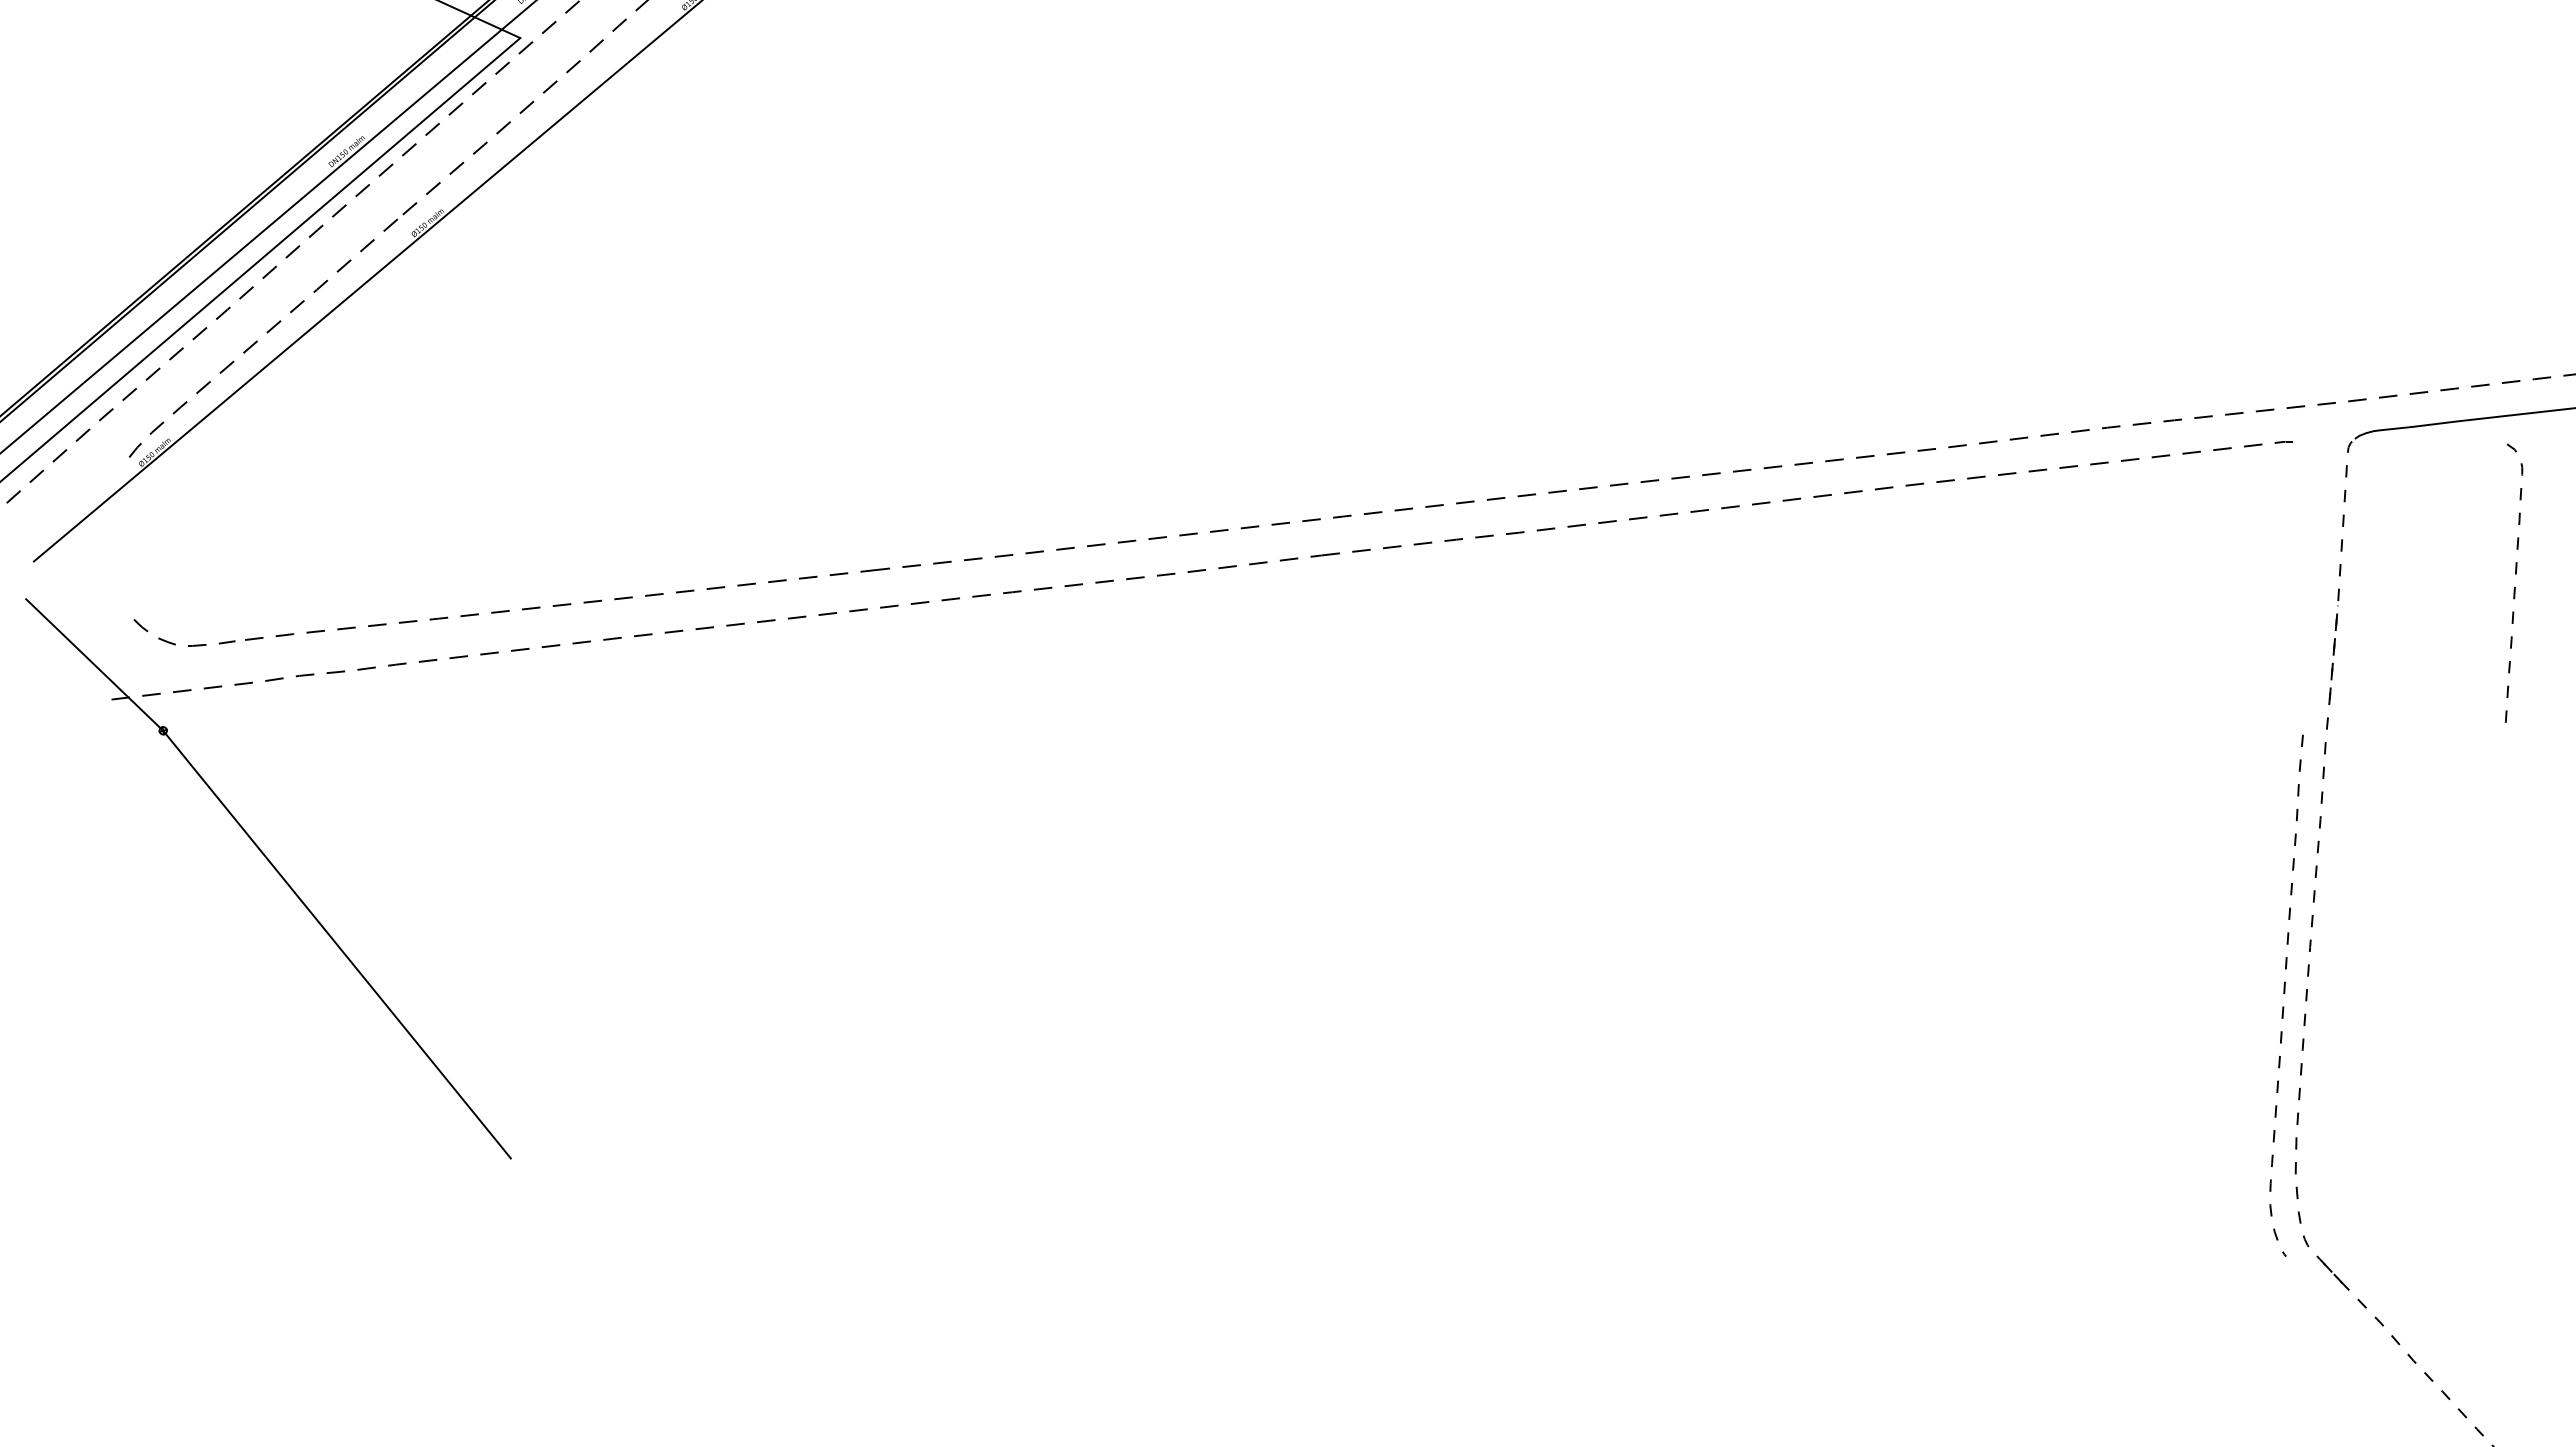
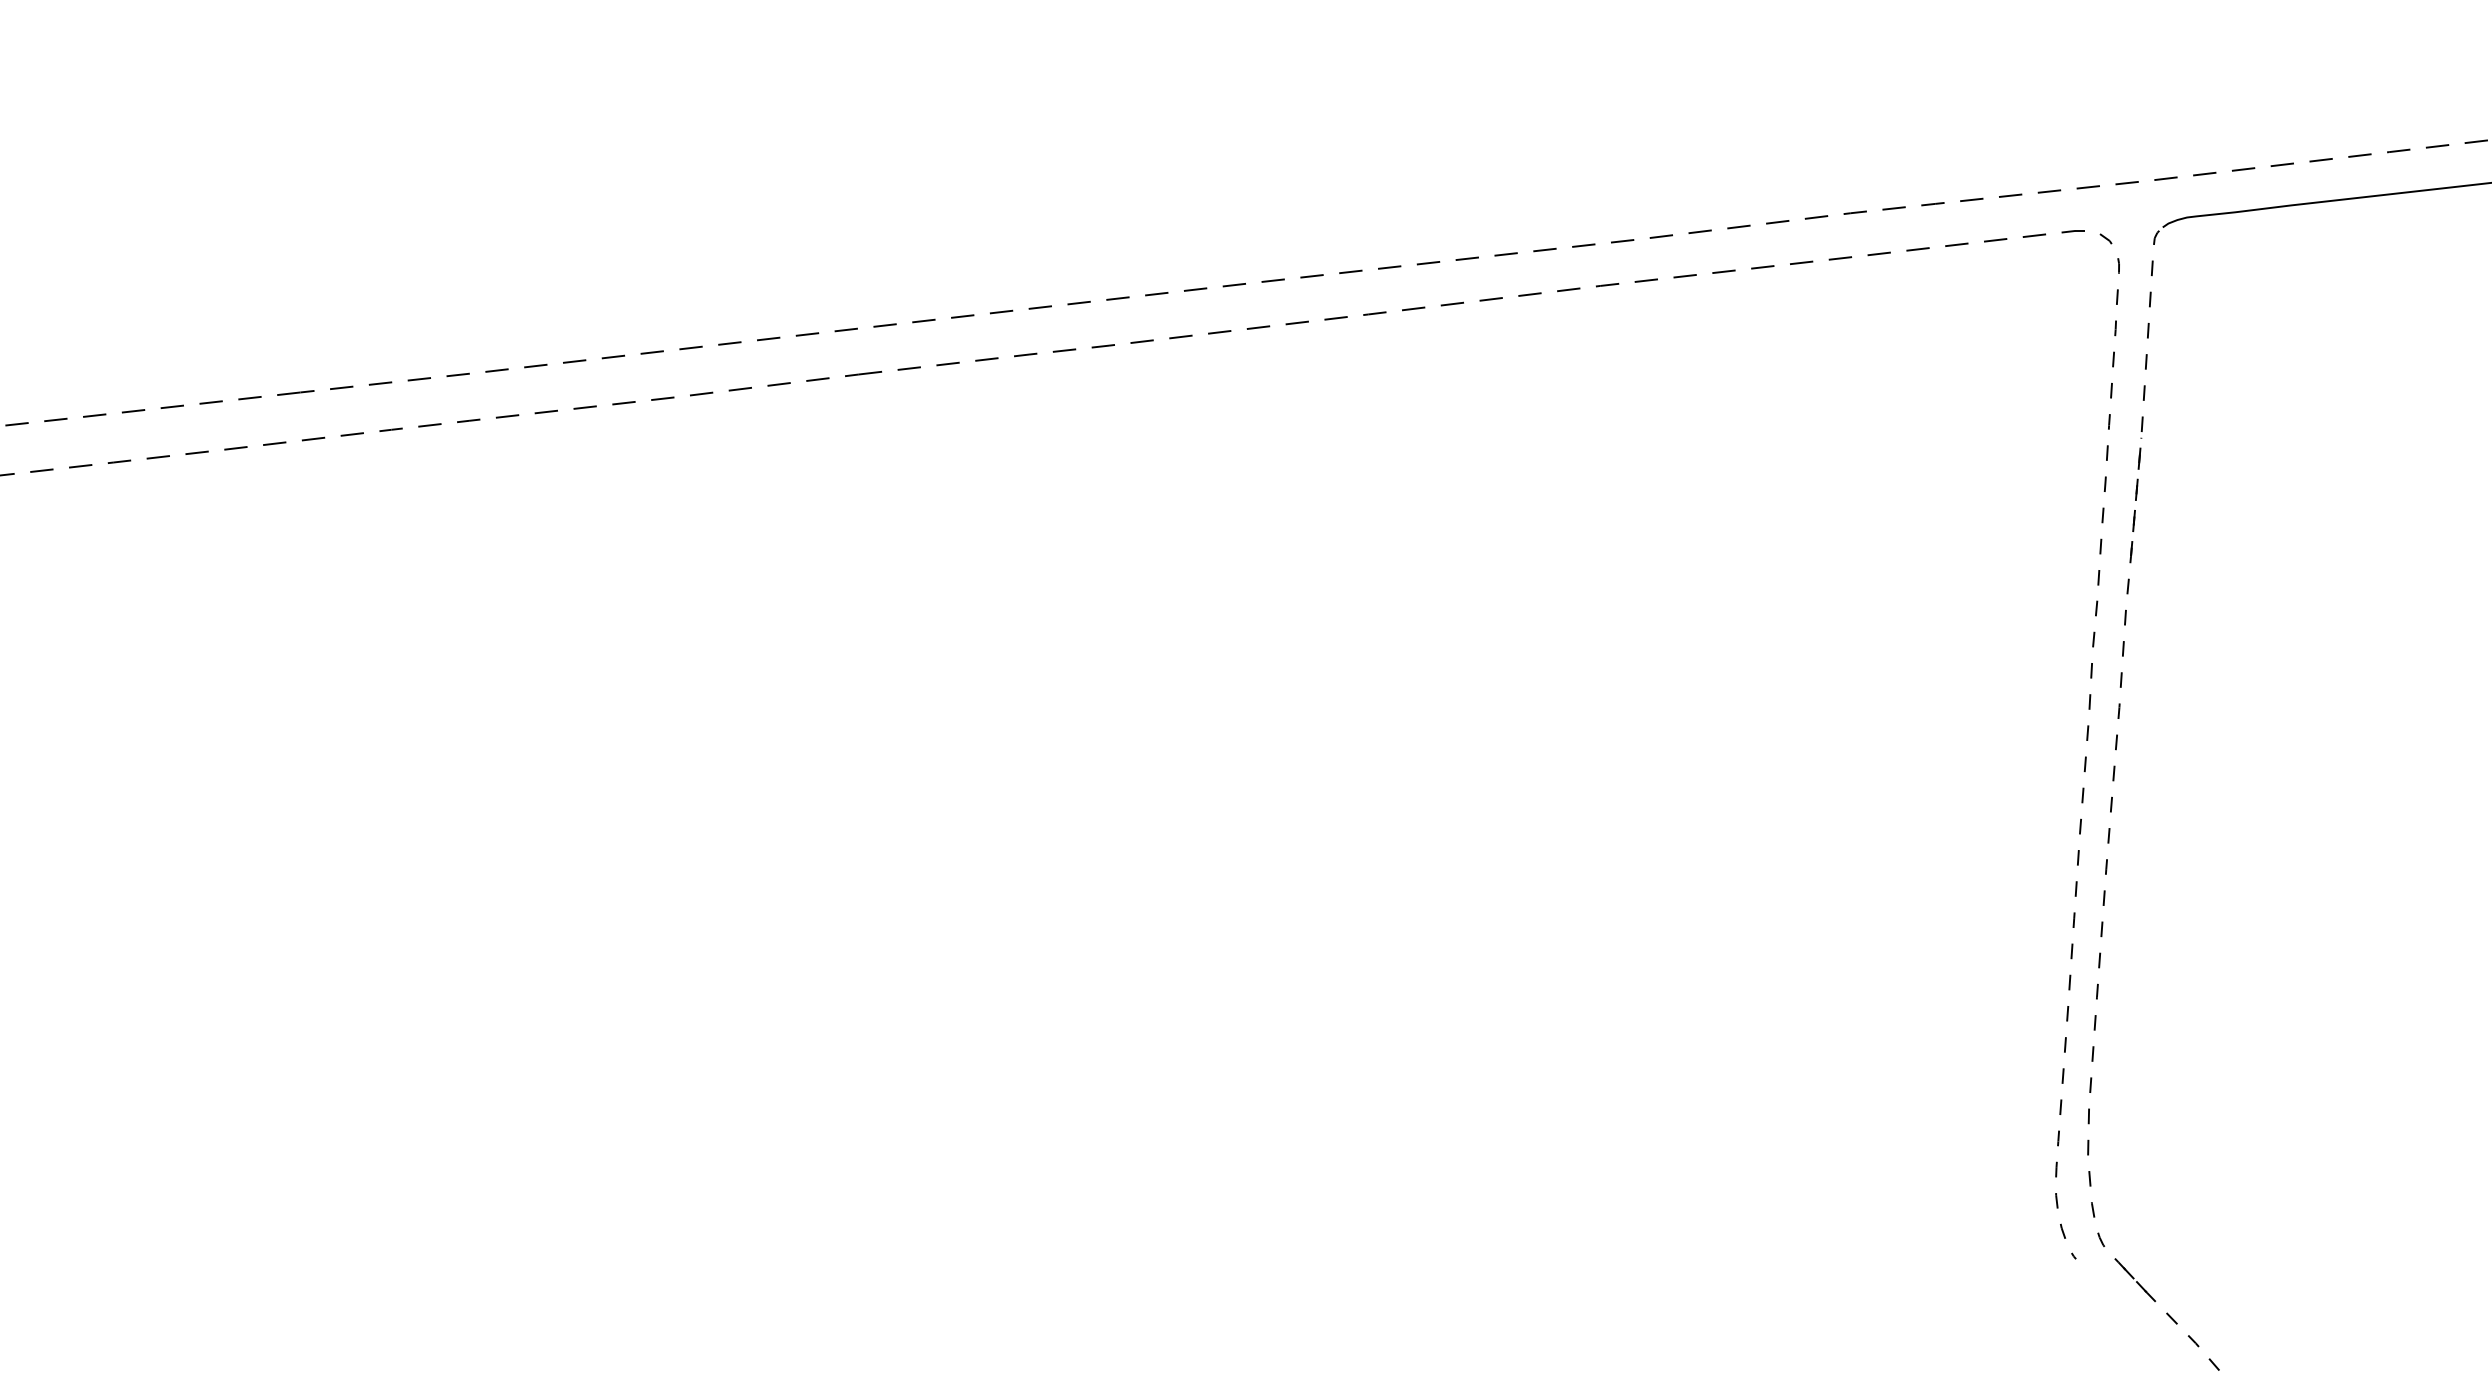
curve: (2514, 586) -> (2109, 413), moved

